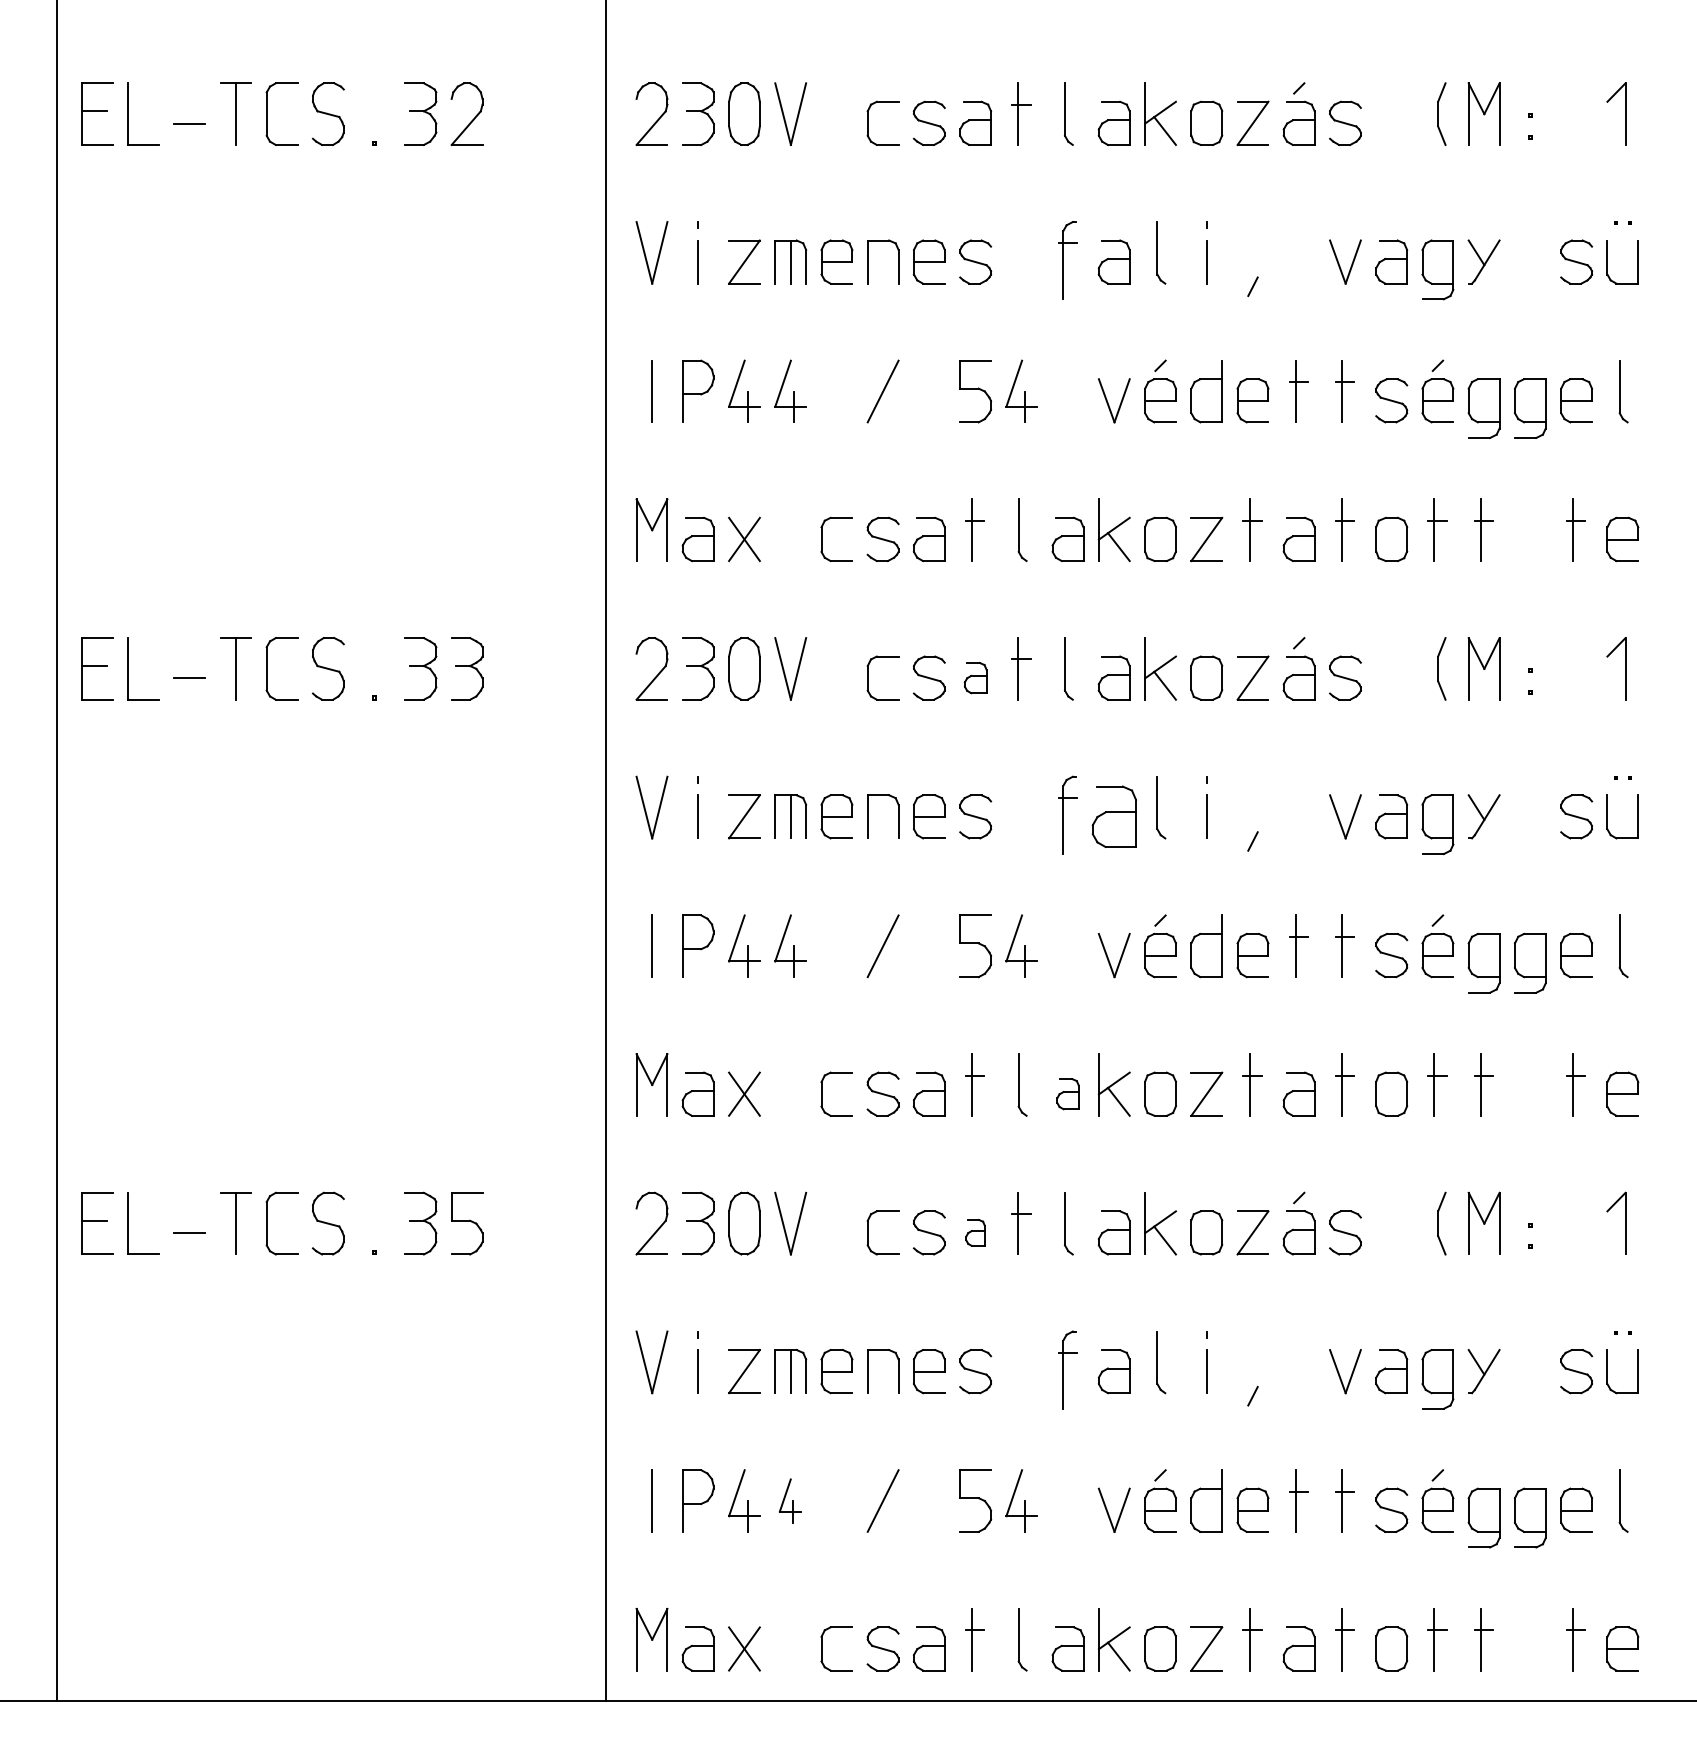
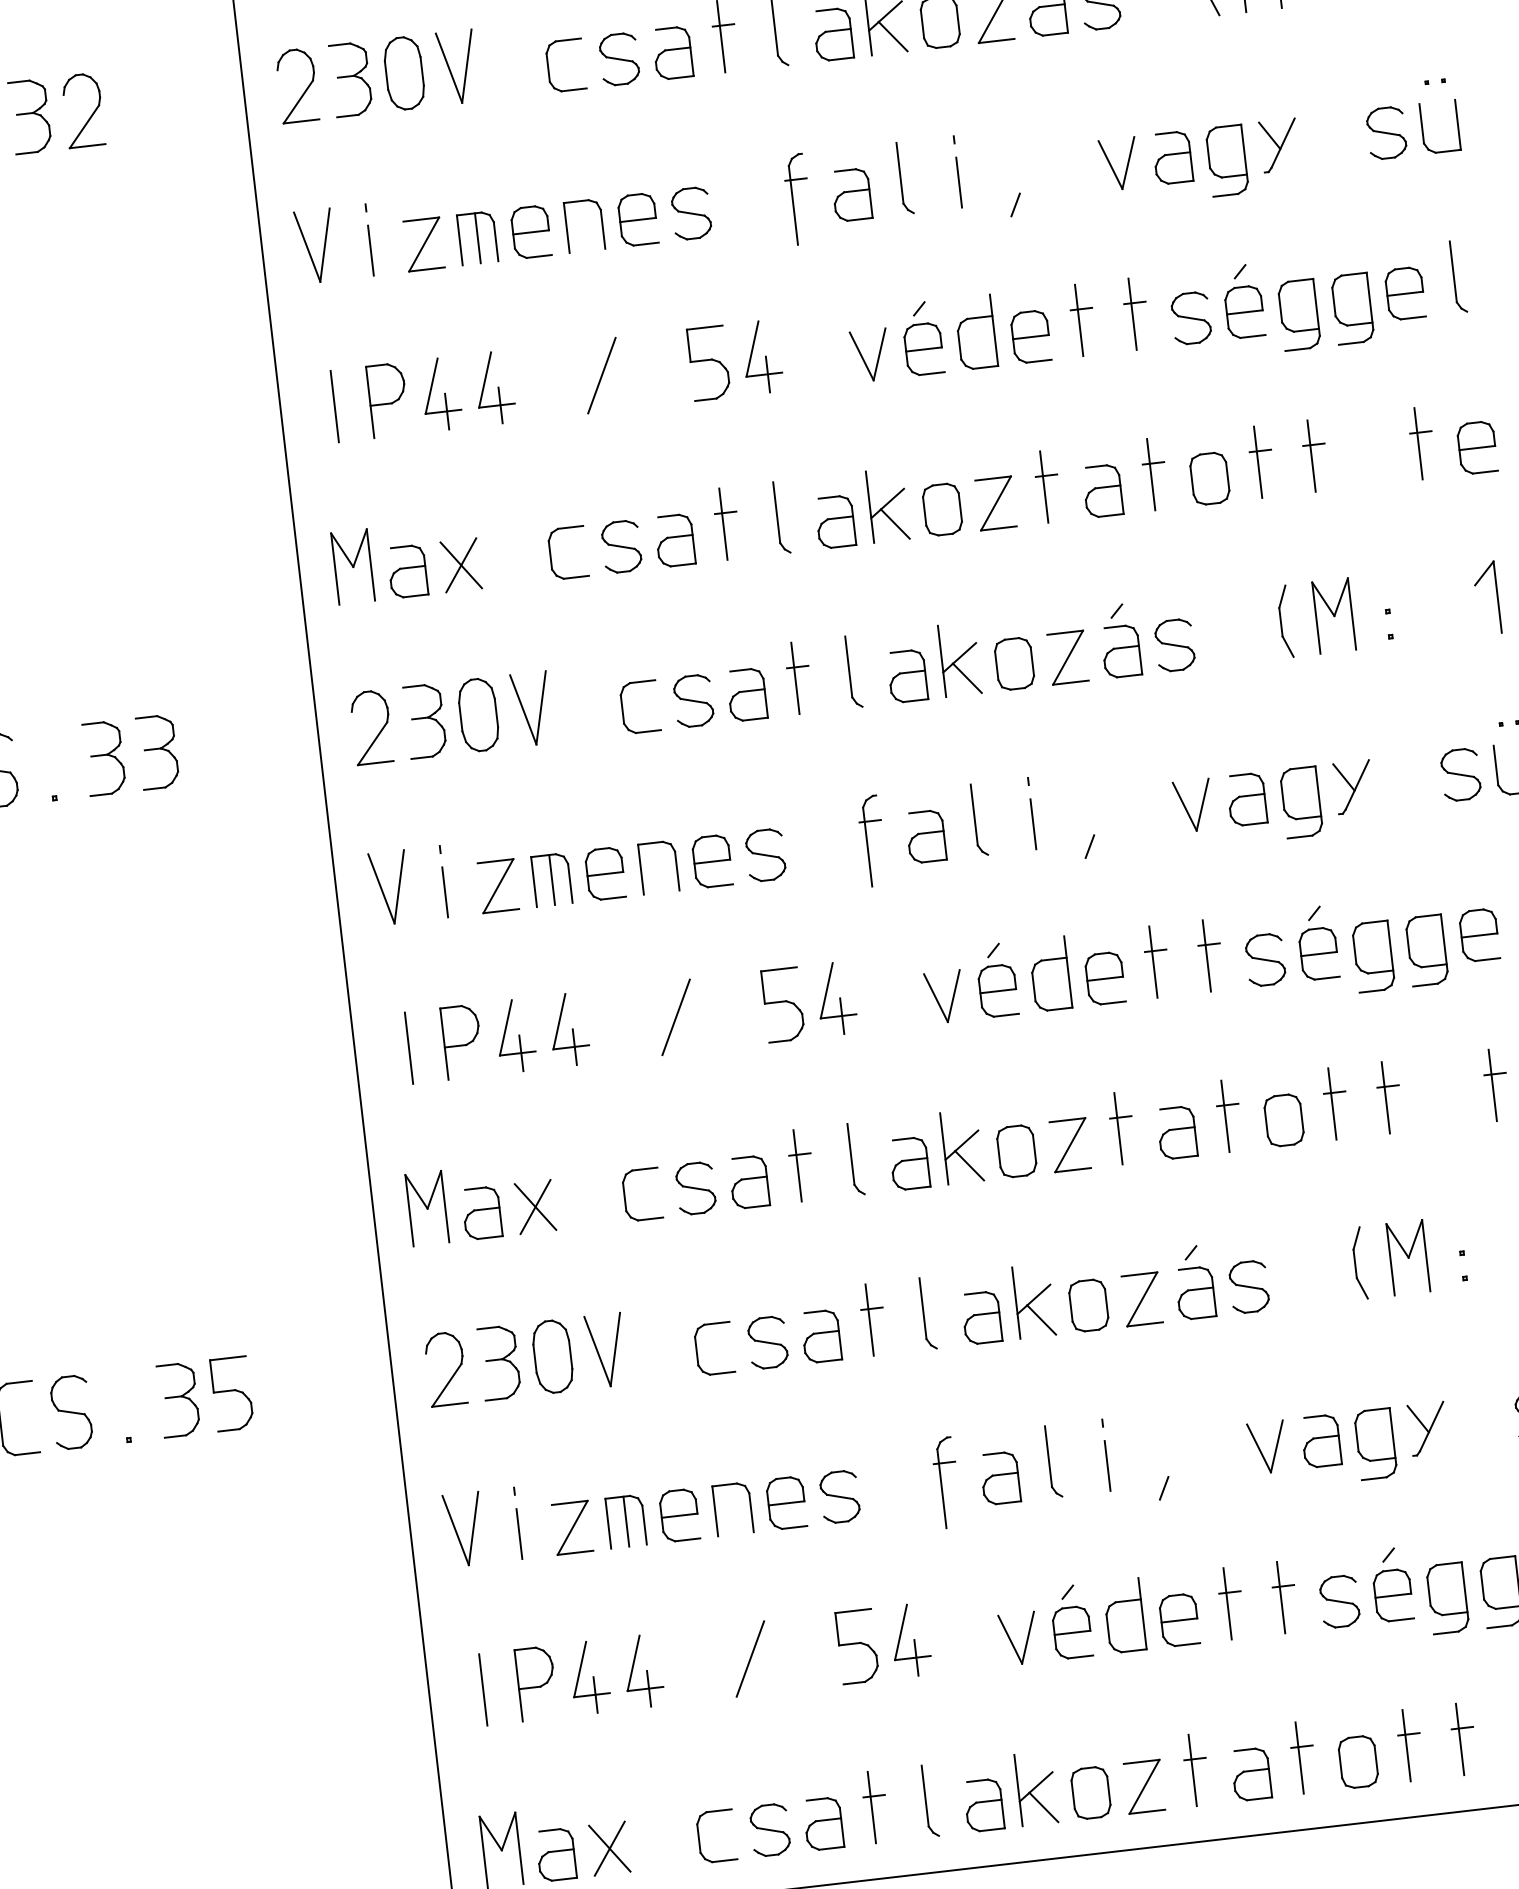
part: (975, 677) -> (746, 694), size x1.43
part: (1113, 816) -> (925, 836), size x0.71
part: (1067, 1093) -> (909, 1162), size x1.43
part: (975, 1232) -> (821, 1336), size x1.67
part: (790, 1500) -> (643, 1670), size x1.43

